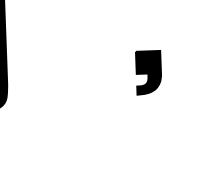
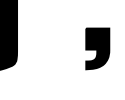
part: (148, 72) -> (97, 48), size x1.67

